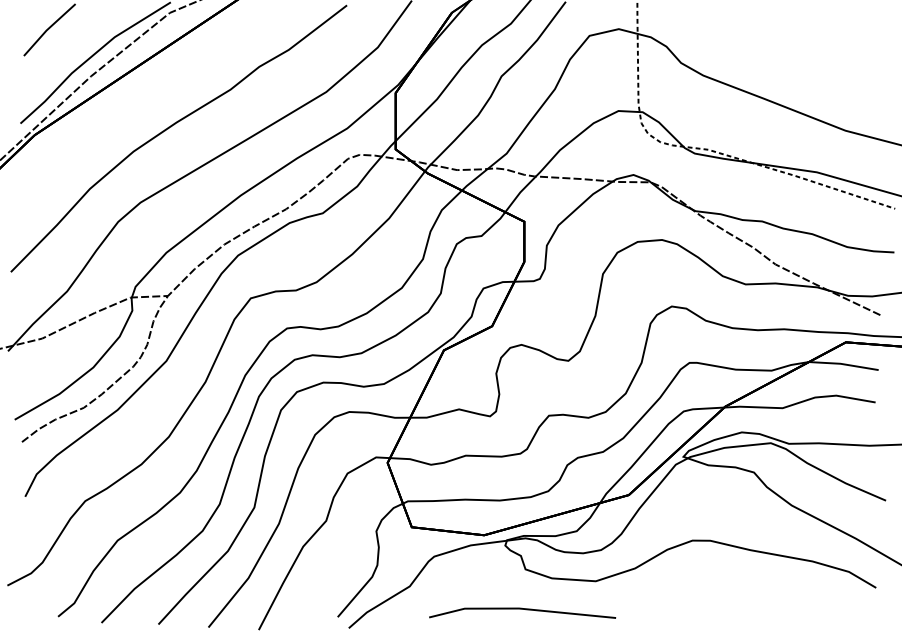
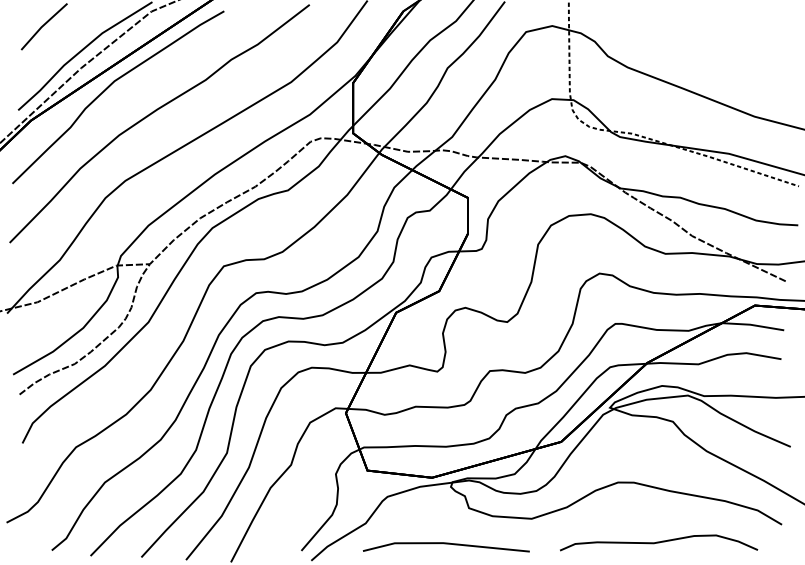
curve: (122, 98) -> (109, 87), added
curve: (738, 607) -> (659, 542), added
line: (522, 610) -> (446, 544), moved

